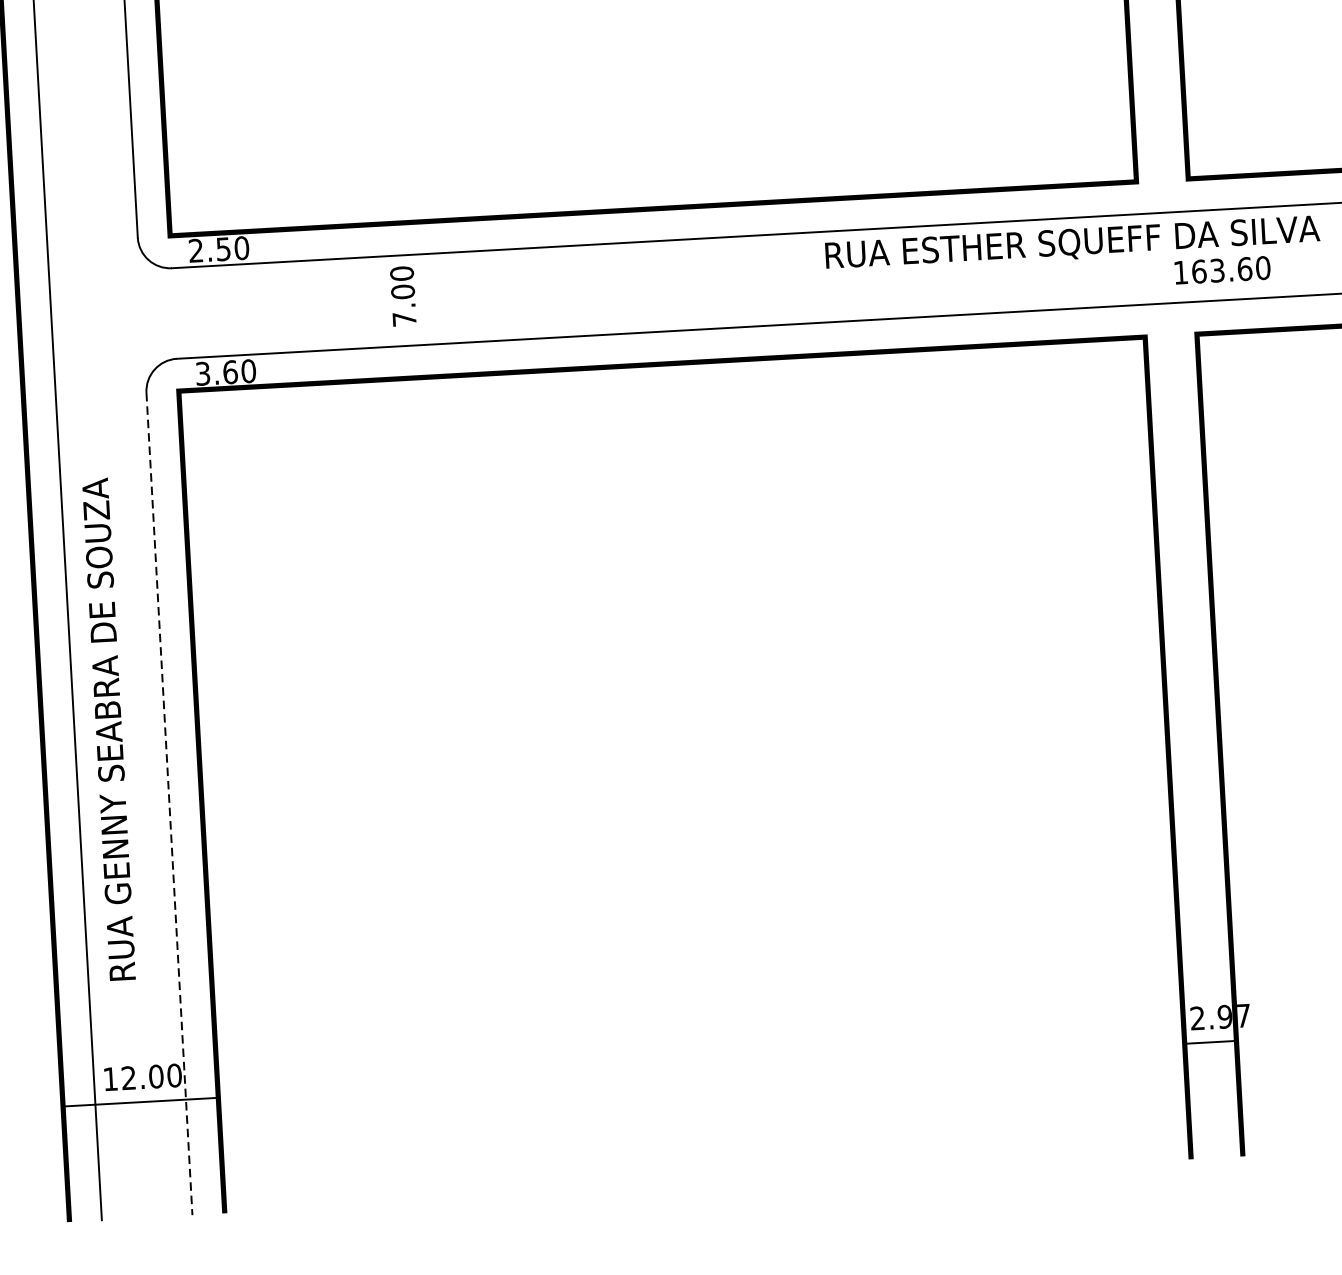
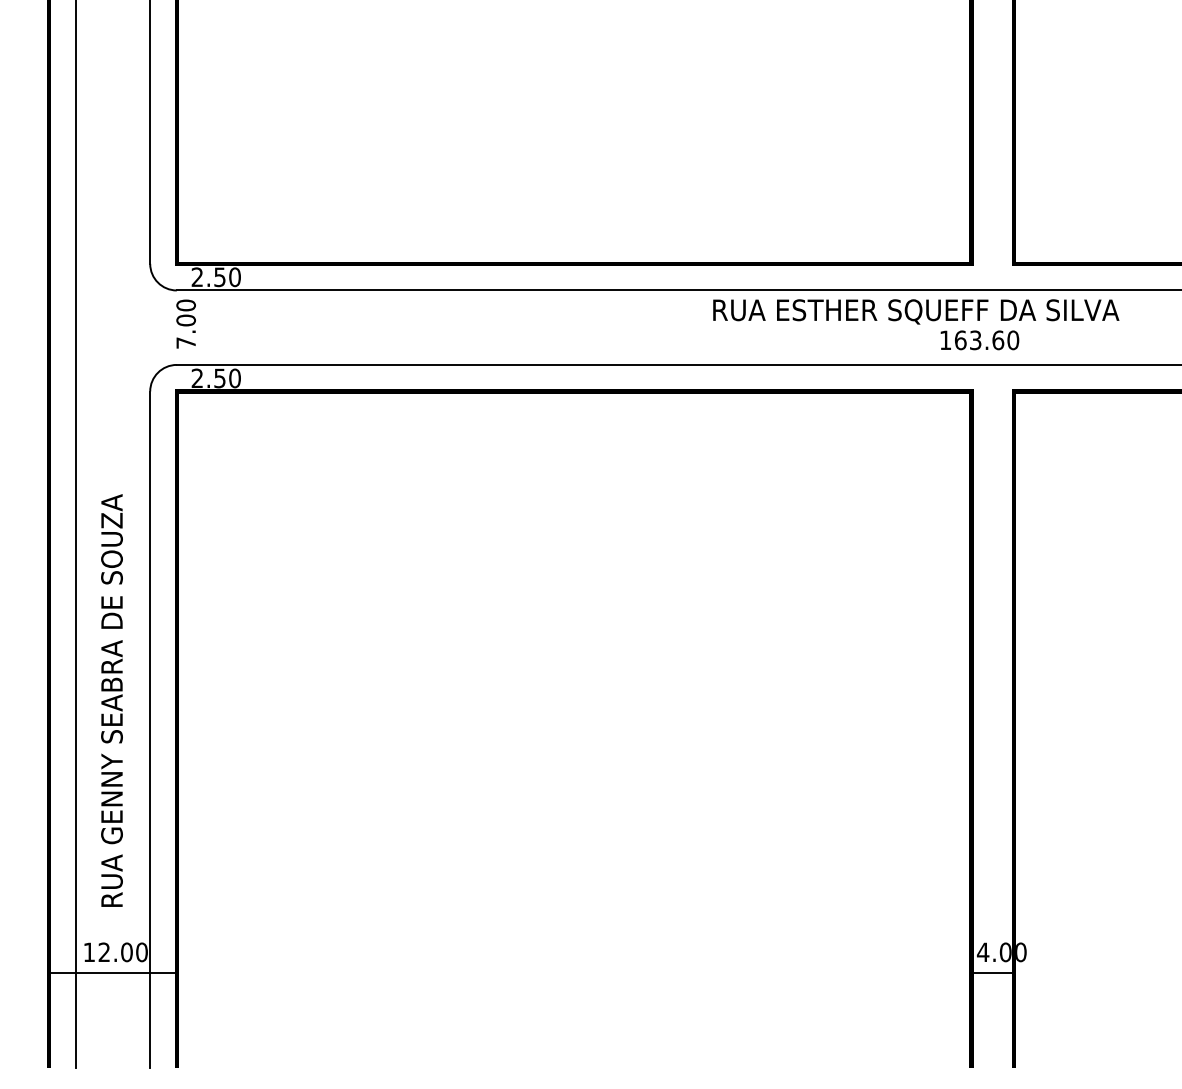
text: (1222, 270) -> (979, 340), moved
text: (402, 295) -> (185, 323), moved
text: (216, 373) -> (208, 378), 3.60 -> 2.50
text: (108, 729) -> (111, 700), moved
line: (169, 805) -> (150, 730), dashed -> solid
text: (1219, 1017) -> (1001, 952), 2.97 -> 4.00

